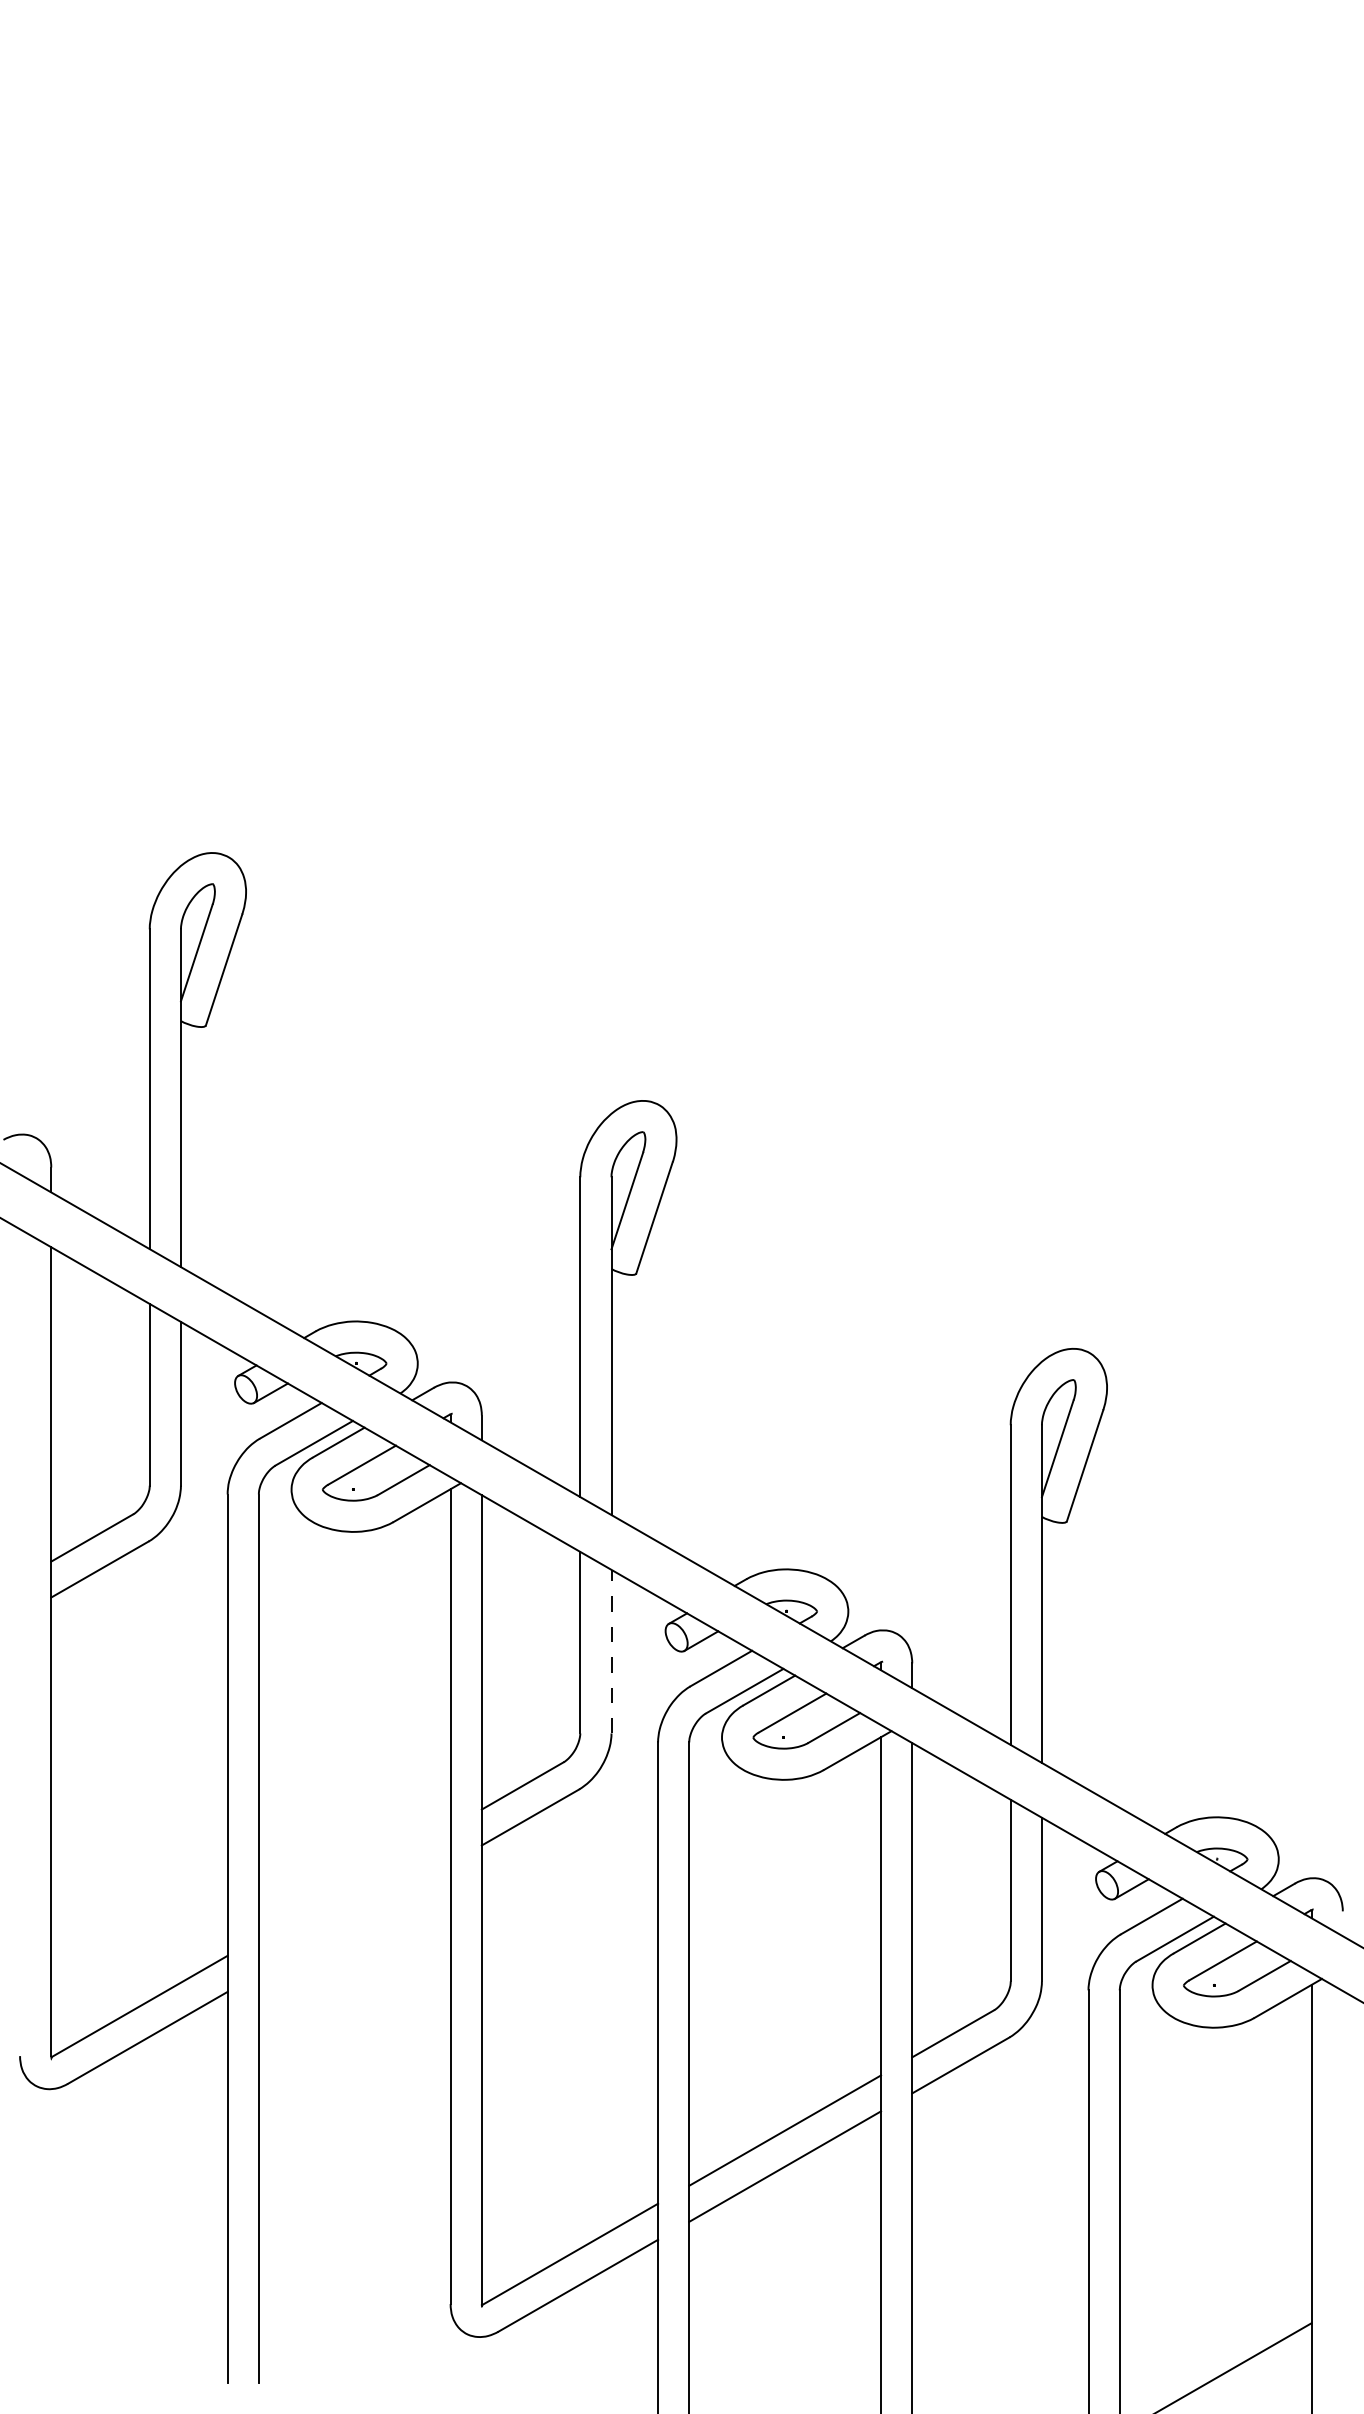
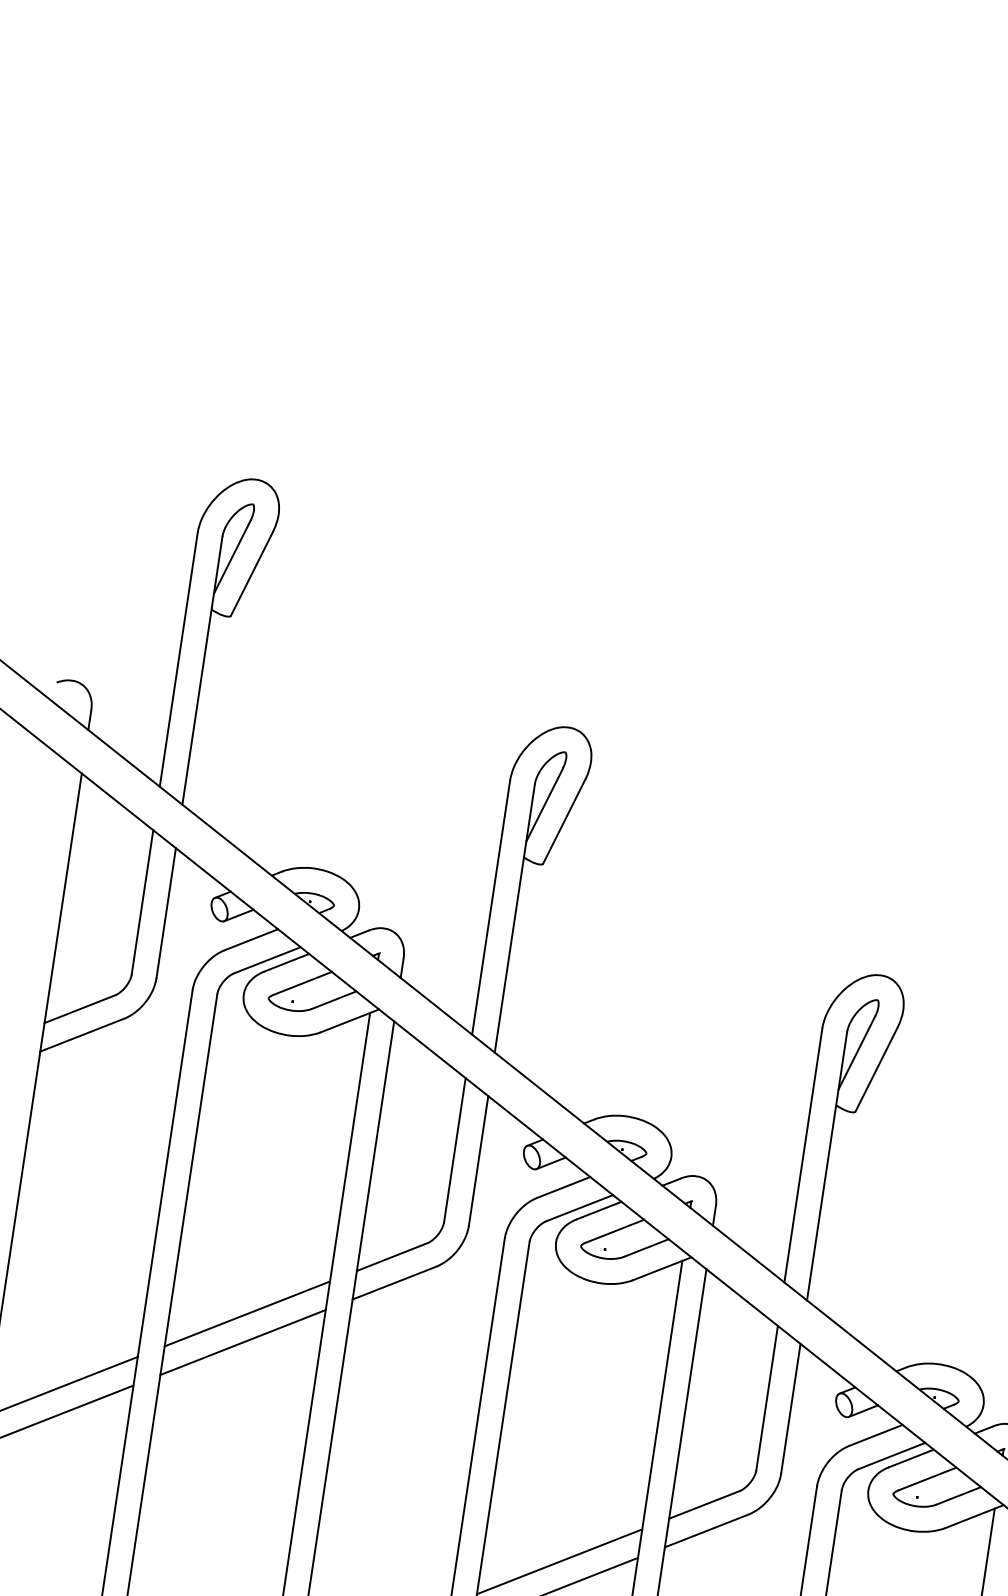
line: (611, 1651) -> (478, 1160), dashed -> solid
line: (354, 1882) -> (247, 1313), added
line: (354, 1918) -> (242, 1342), added

